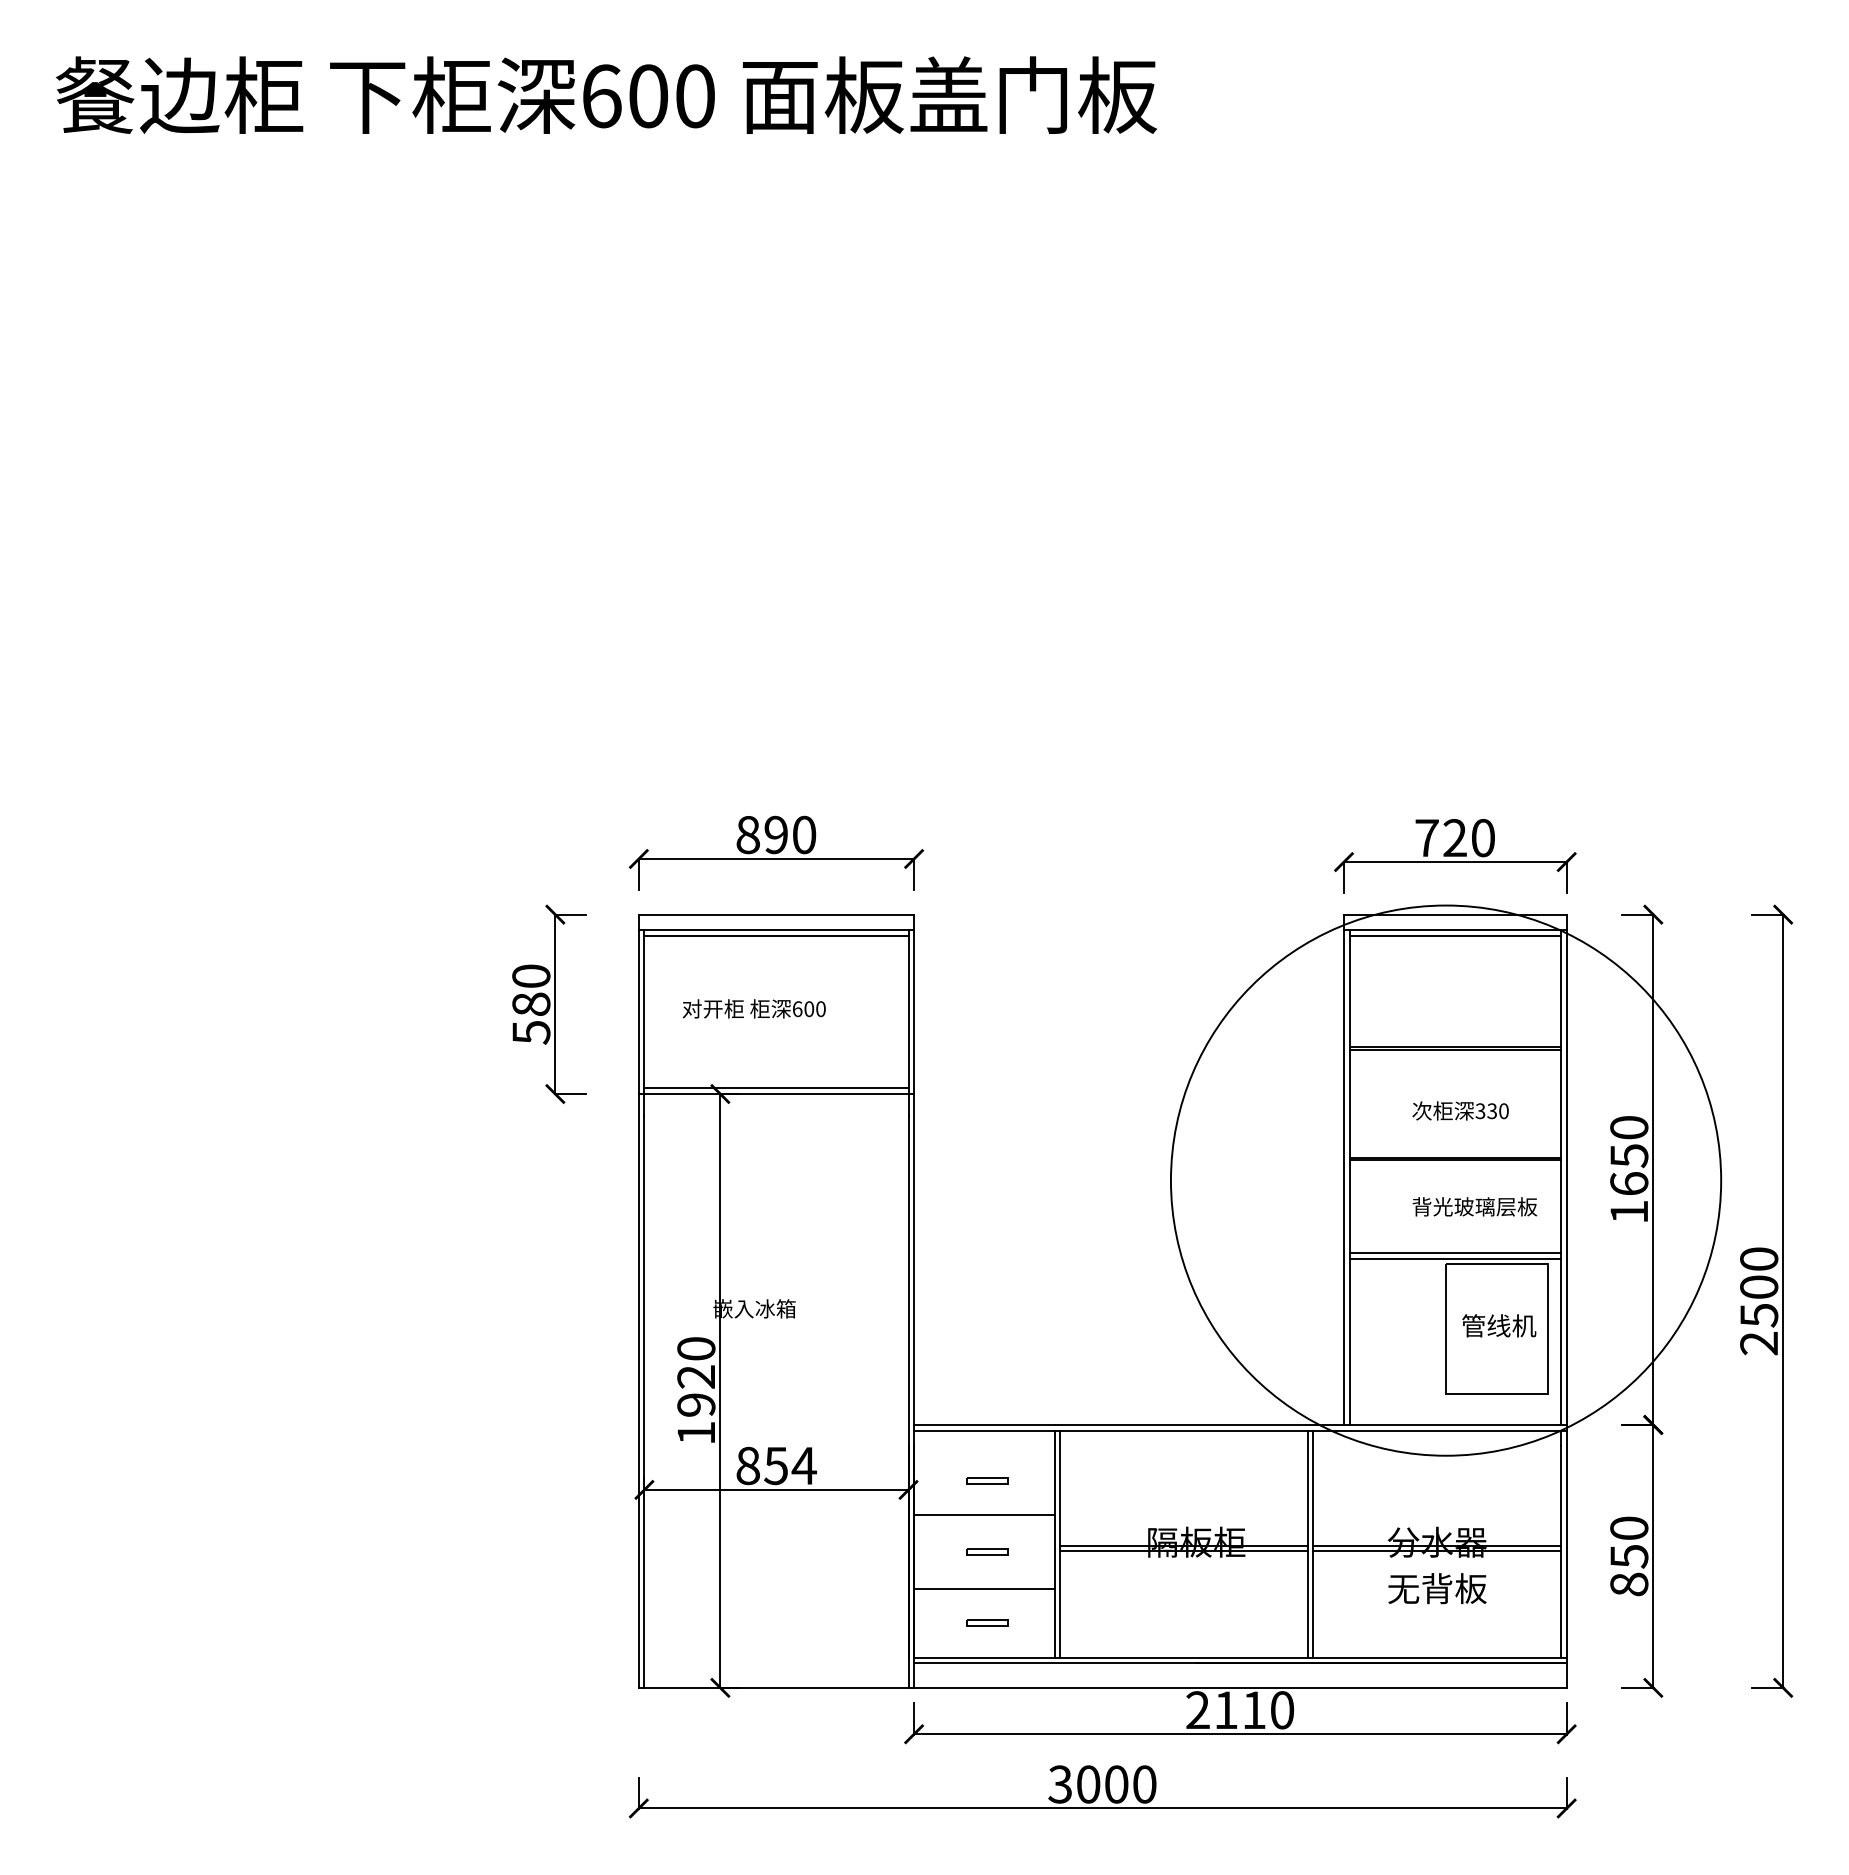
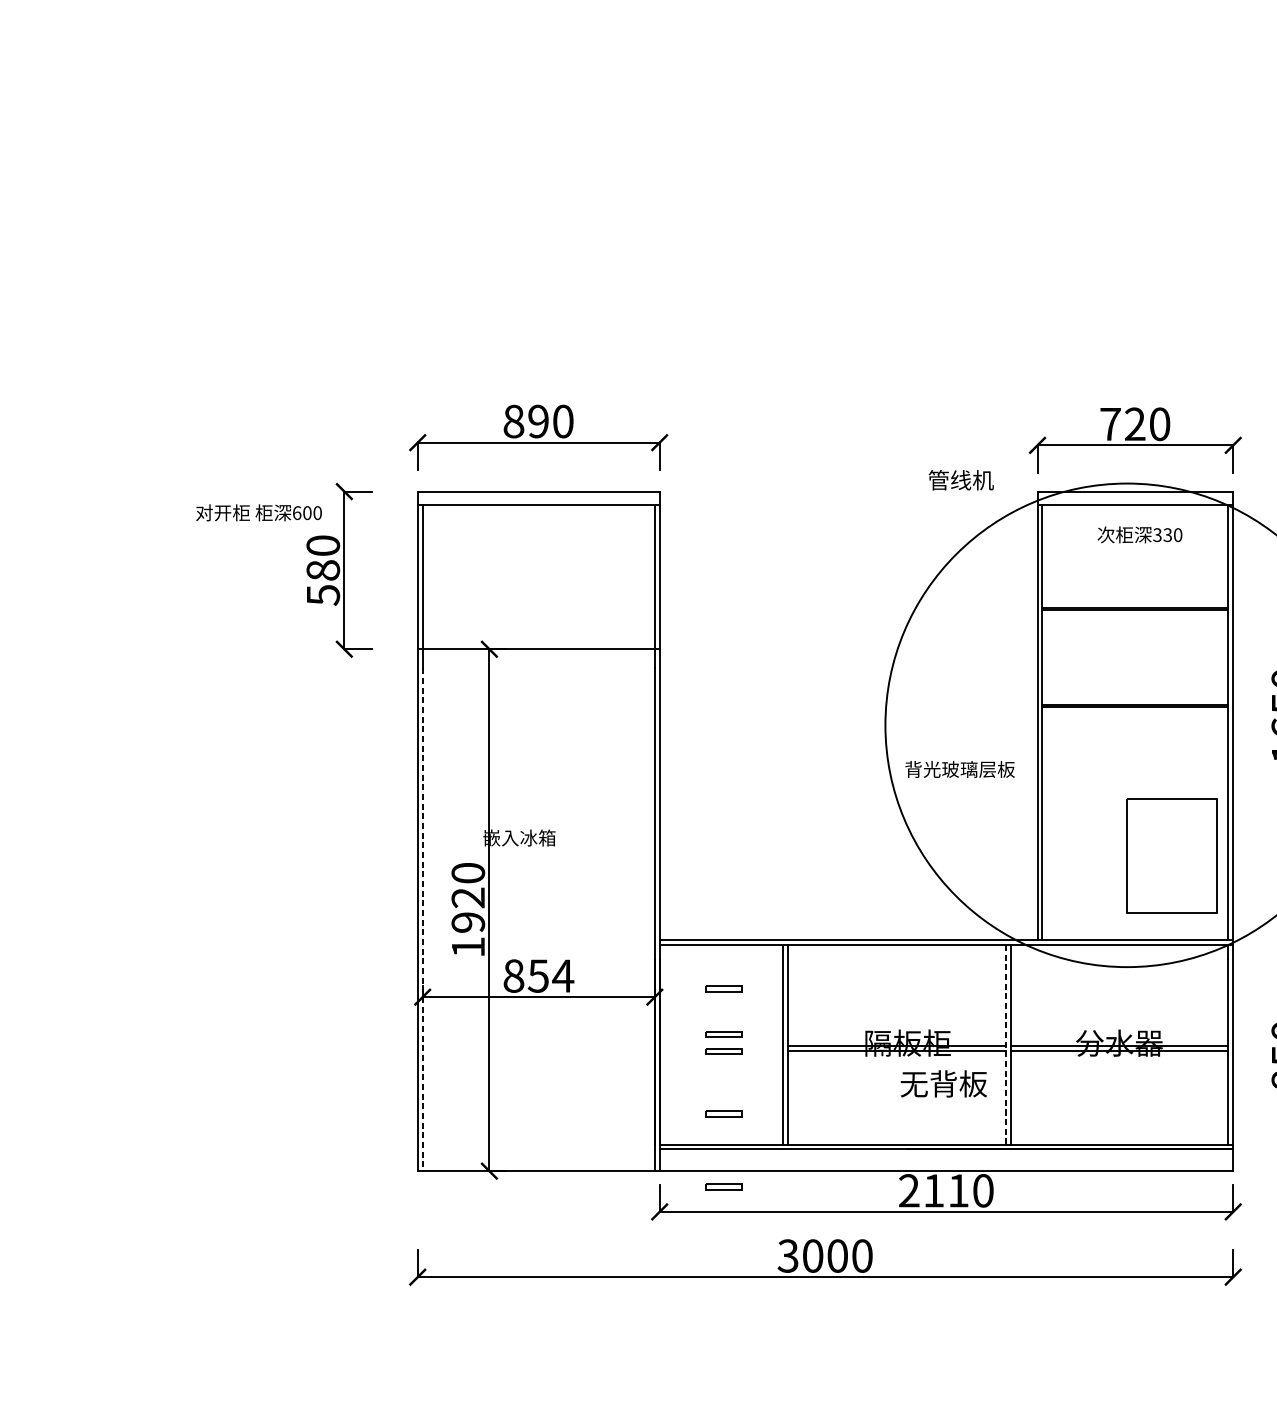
line: (776, 935) -> (538, 509), removed
line: (1455, 935) -> (1135, 509), removed
text: (753, 1008) -> (258, 512), moved
line: (776, 1088) -> (538, 644), removed
text: (1460, 1110) -> (1139, 534), moved
text: (1474, 1206) -> (959, 769), moved
line: (1455, 1253) -> (1135, 789), removed
line: (1455, 1258) -> (1135, 793), removed
text: (1499, 1325) -> (961, 480), moved
line: (644, 1402) -> (422, 920), solid -> dashed
line: (984, 1514) -> (721, 1018), removed
part: (987, 1532) -> (724, 1034), added
line: (1307, 1544) -> (1005, 1045), solid -> dashed
line: (984, 1588) -> (721, 1083), removed
text: (1437, 1588) -> (943, 1083), moved
part: (987, 1705) -> (724, 1186), added

